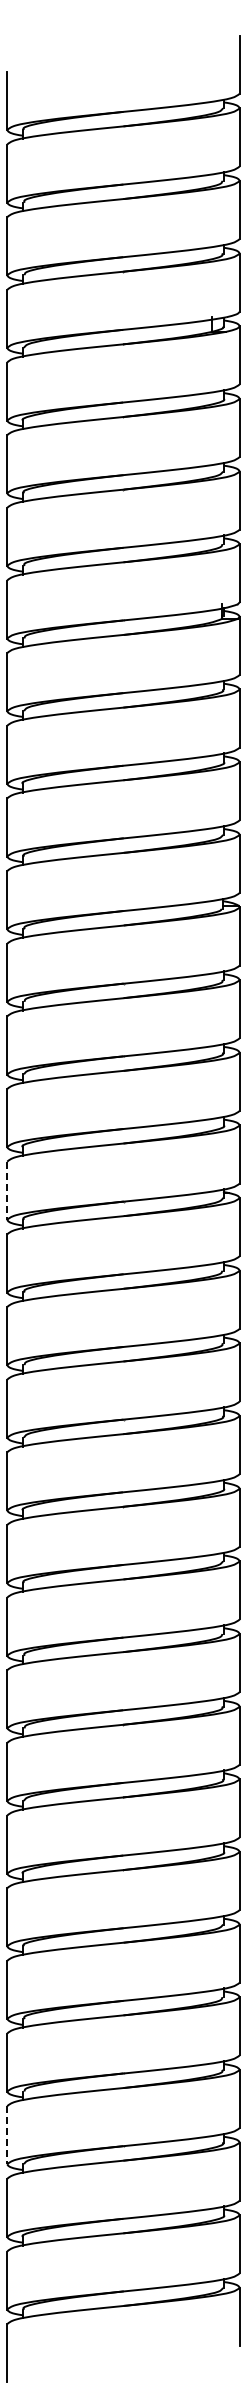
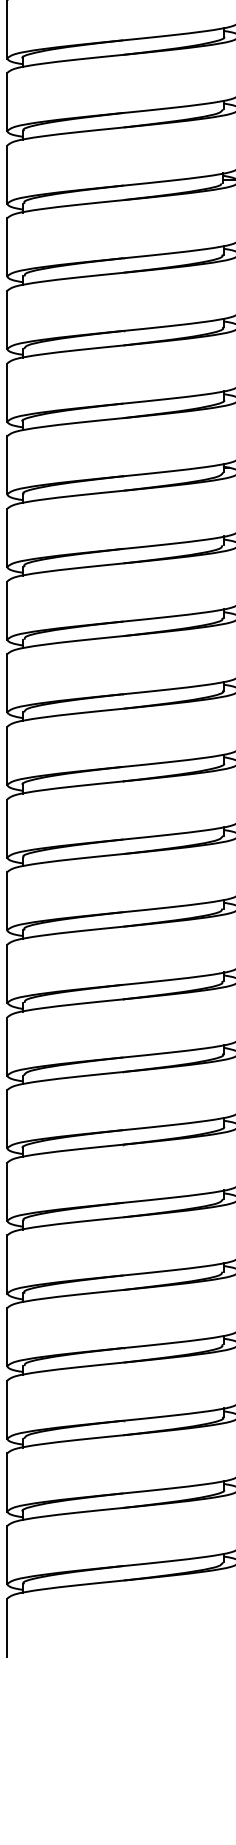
line: (7, 1191) -> (7, 466), dashed -> solid
line: (7, 2135) -> (7, 1410), dashed -> solid

